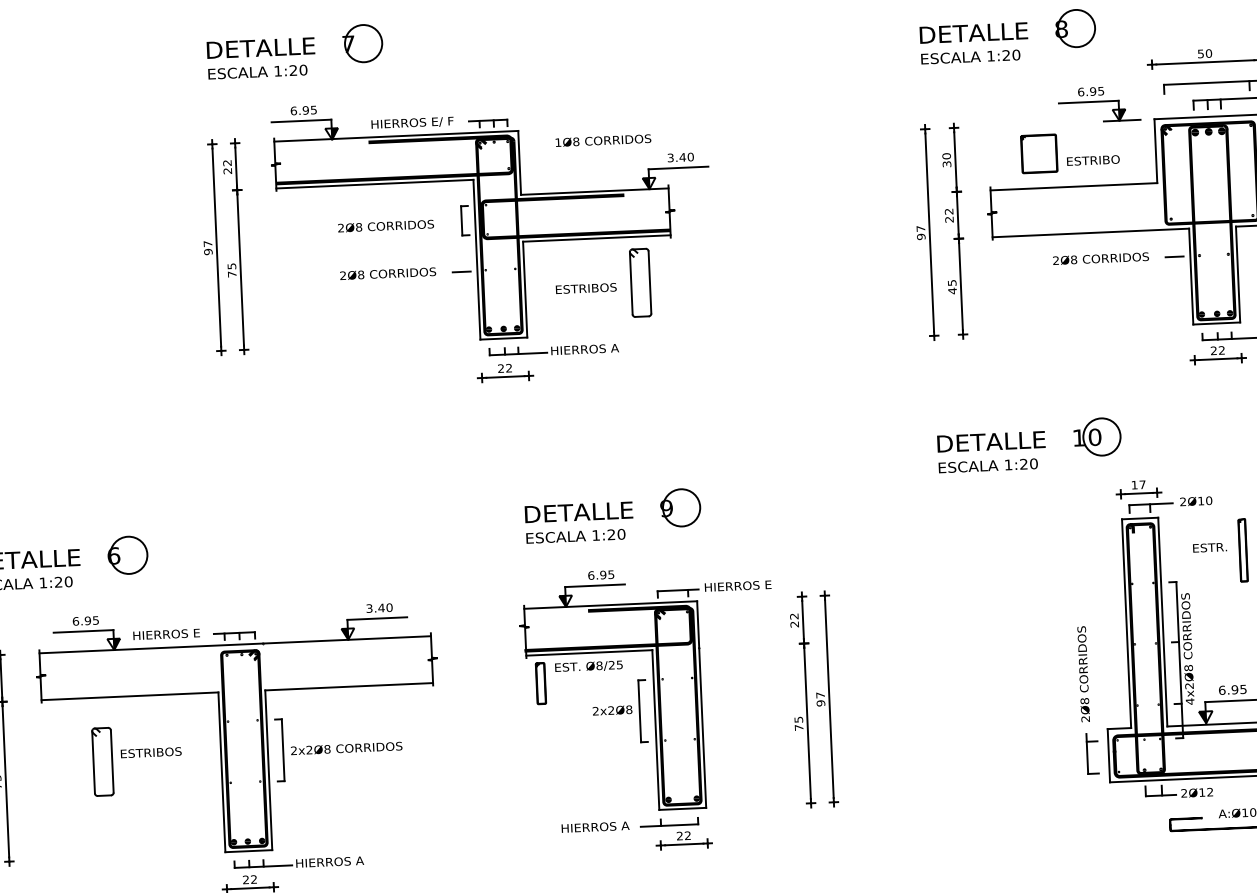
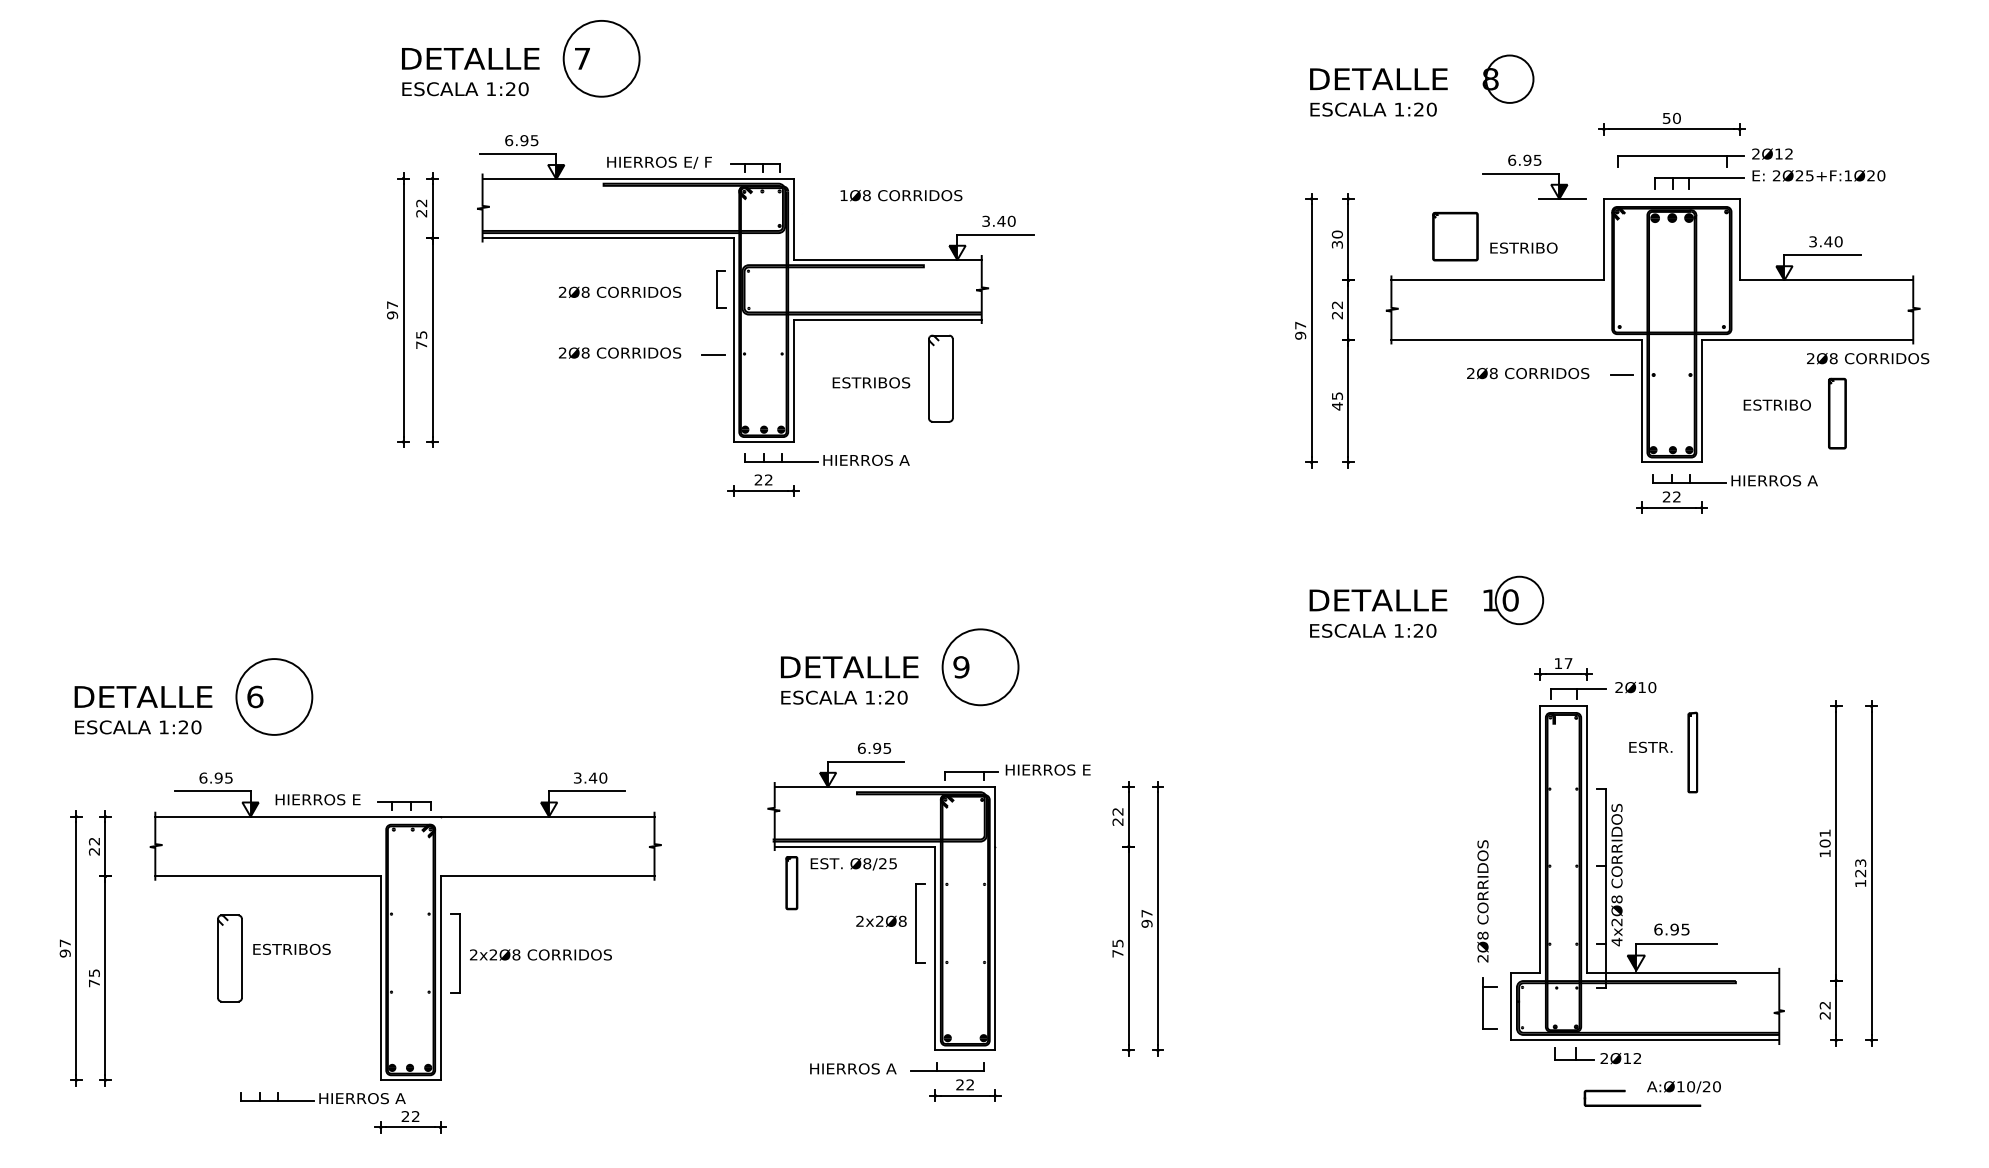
circle: (363, 43) -> (601, 58), size x1.6
circle: (681, 508) -> (980, 667), size x1.6
circle: (128, 554) -> (274, 696), size x1.6
part: (298, 863) -> (322, 1098), moved

